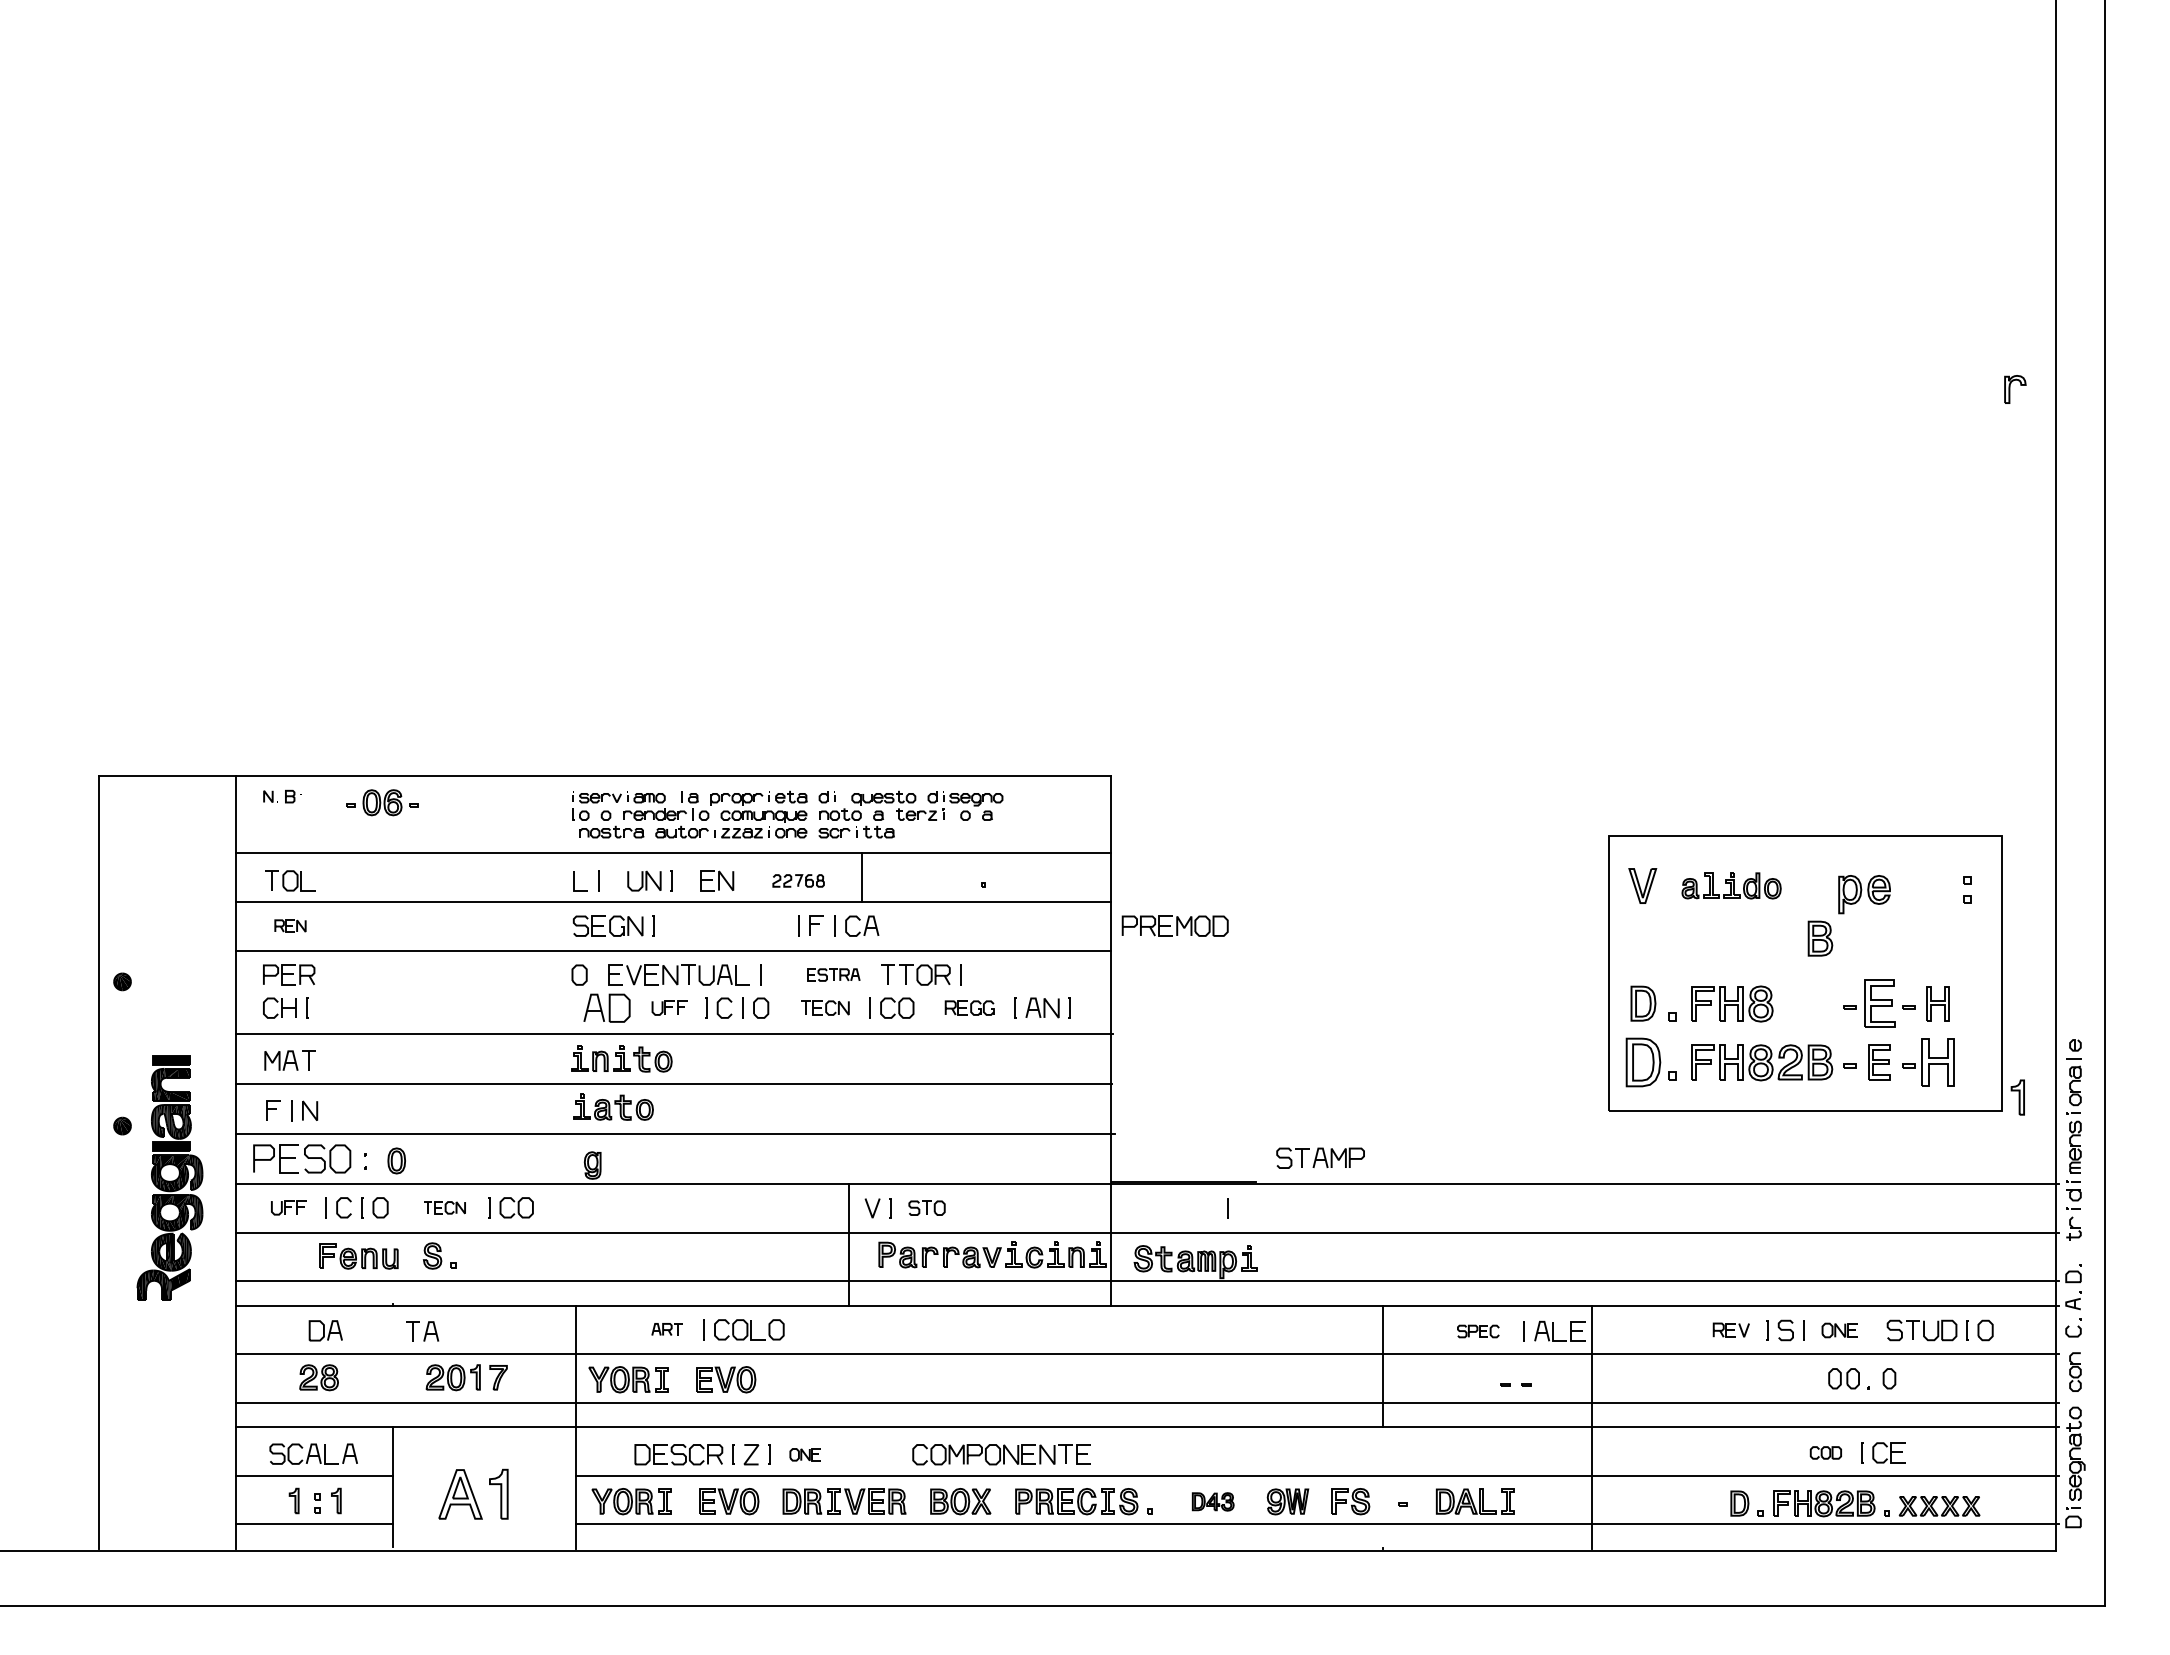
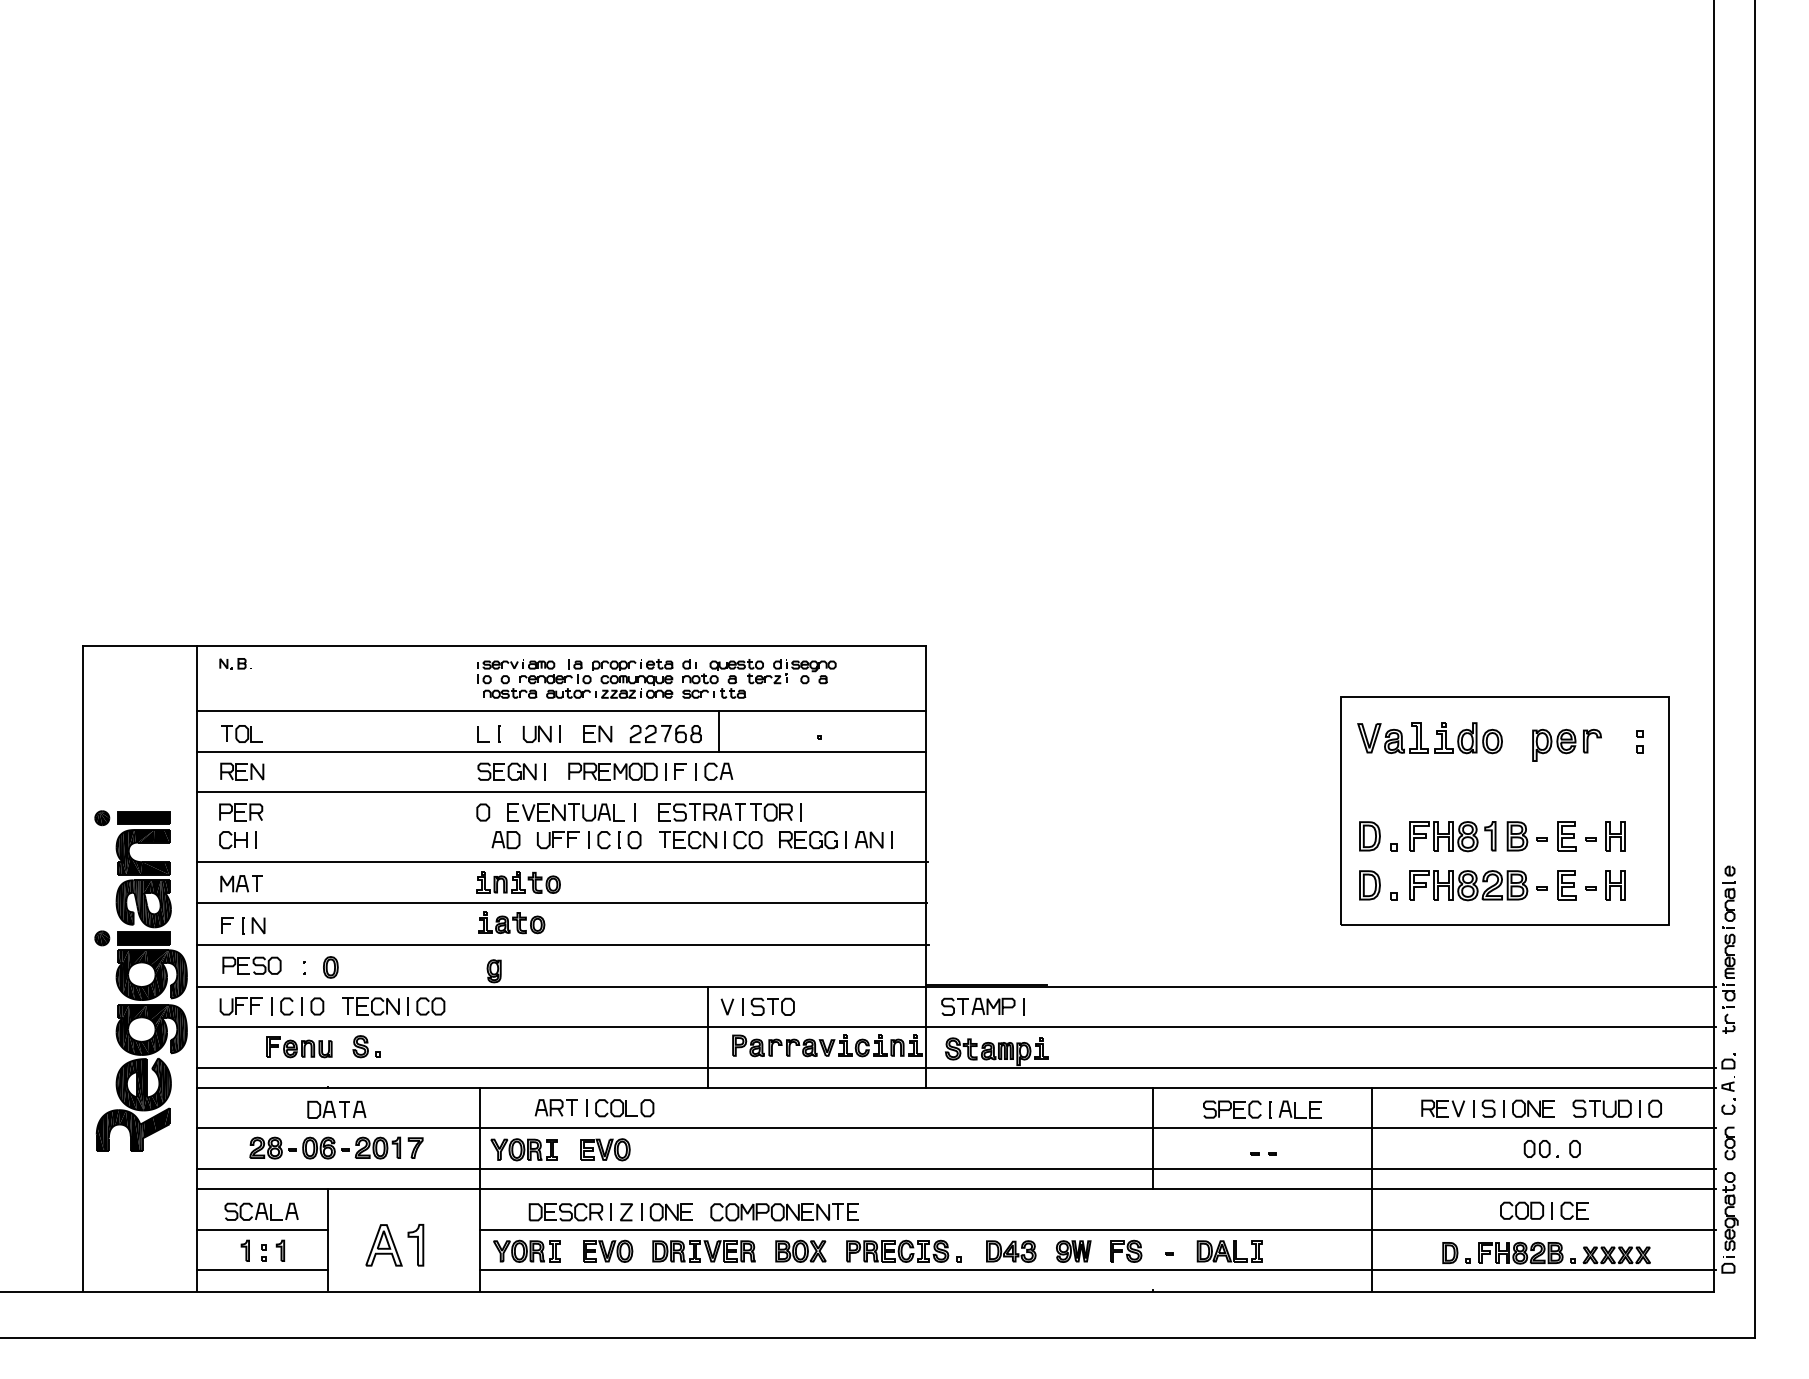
part: (2015, 389) -> (1592, 741), moved
part: (382, 802) -> (318, 1147), moved
part: (798, 880) -> (665, 733), size x1.67
part: (1731, 885) -> (1443, 737), size x1.43
part: (290, 925) -> (242, 771), size x1.67
part: (1174, 925) -> (612, 771), moved
part: (1820, 938) -> (1517, 836), moved
part: (833, 974) -> (694, 812), size x1.67
part: (1879, 1003) -> (1566, 836), size x0.71
part: (606, 1007) -> (505, 839), size x0.71
part: (669, 1007) -> (558, 839), size x1.43
part: (824, 1007) -> (687, 839), size x1.43
part: (969, 1007) -> (808, 839), size x1.43
part: (1643, 1062) -> (1370, 885), size x0.71
part: (1937, 1062) -> (1615, 885), size x0.71
part: (2017, 1097) -> (1490, 836), moved
part: (1320, 1157) -> (978, 1006), moved
part: (301, 1158) -> (251, 965), size x0.71
part: (169, 1177) -> (141, 981), size x1.67
part: (288, 1207) -> (240, 1006), size x1.43
part: (444, 1207) -> (370, 1006), size x1.67
part: (926, 1207) -> (772, 1006), size x1.43
part: (666, 1329) -> (555, 1107), size x1.67
part: (1731, 1329) -> (1443, 1107), size x1.43
part: (325, 1330) -> (321, 1109), moved
part: (1839, 1330) -> (1533, 1108), size x1.43
part: (1478, 1331) -> (1232, 1109), size x1.67
line: (1591, 1426) -> (1371, 1188), moved
part: (1825, 1452) -> (1521, 1210), size x1.67
part: (804, 1454) -> (670, 1212), size x1.67
part: (1001, 1454) -> (784, 1212), moved
part: (1213, 1501) -> (1011, 1251), size x1.43

